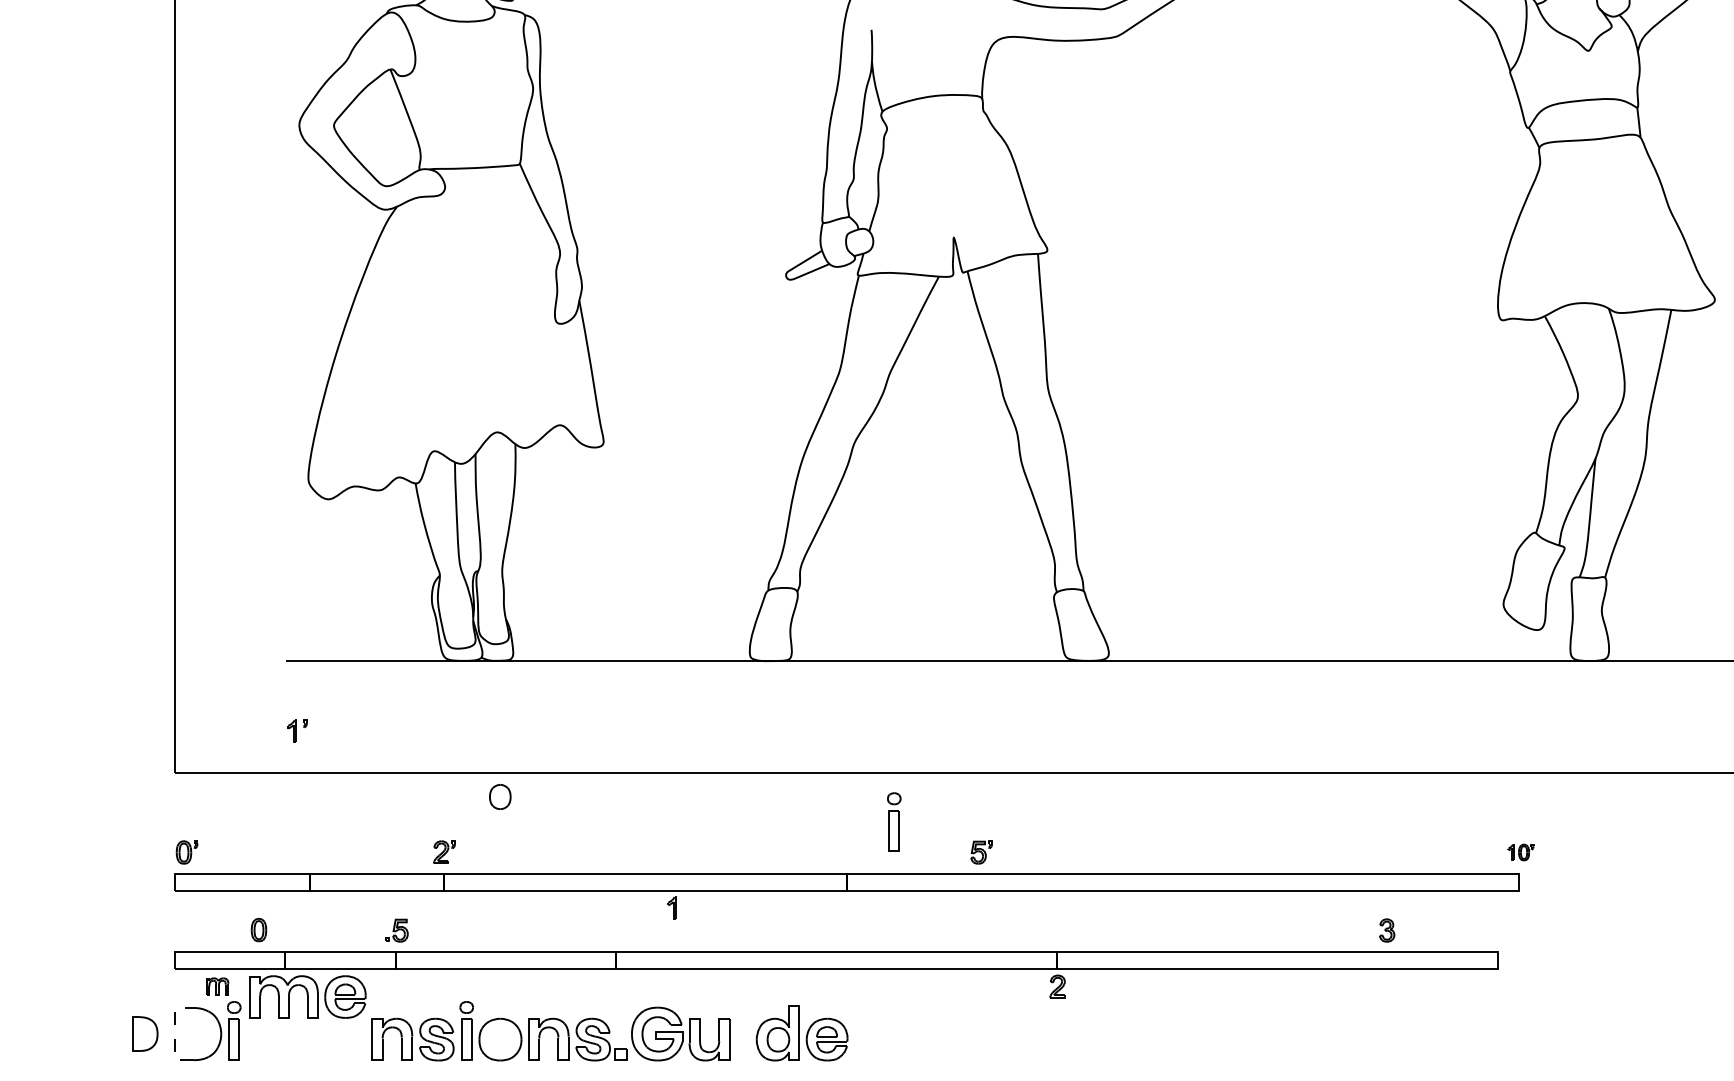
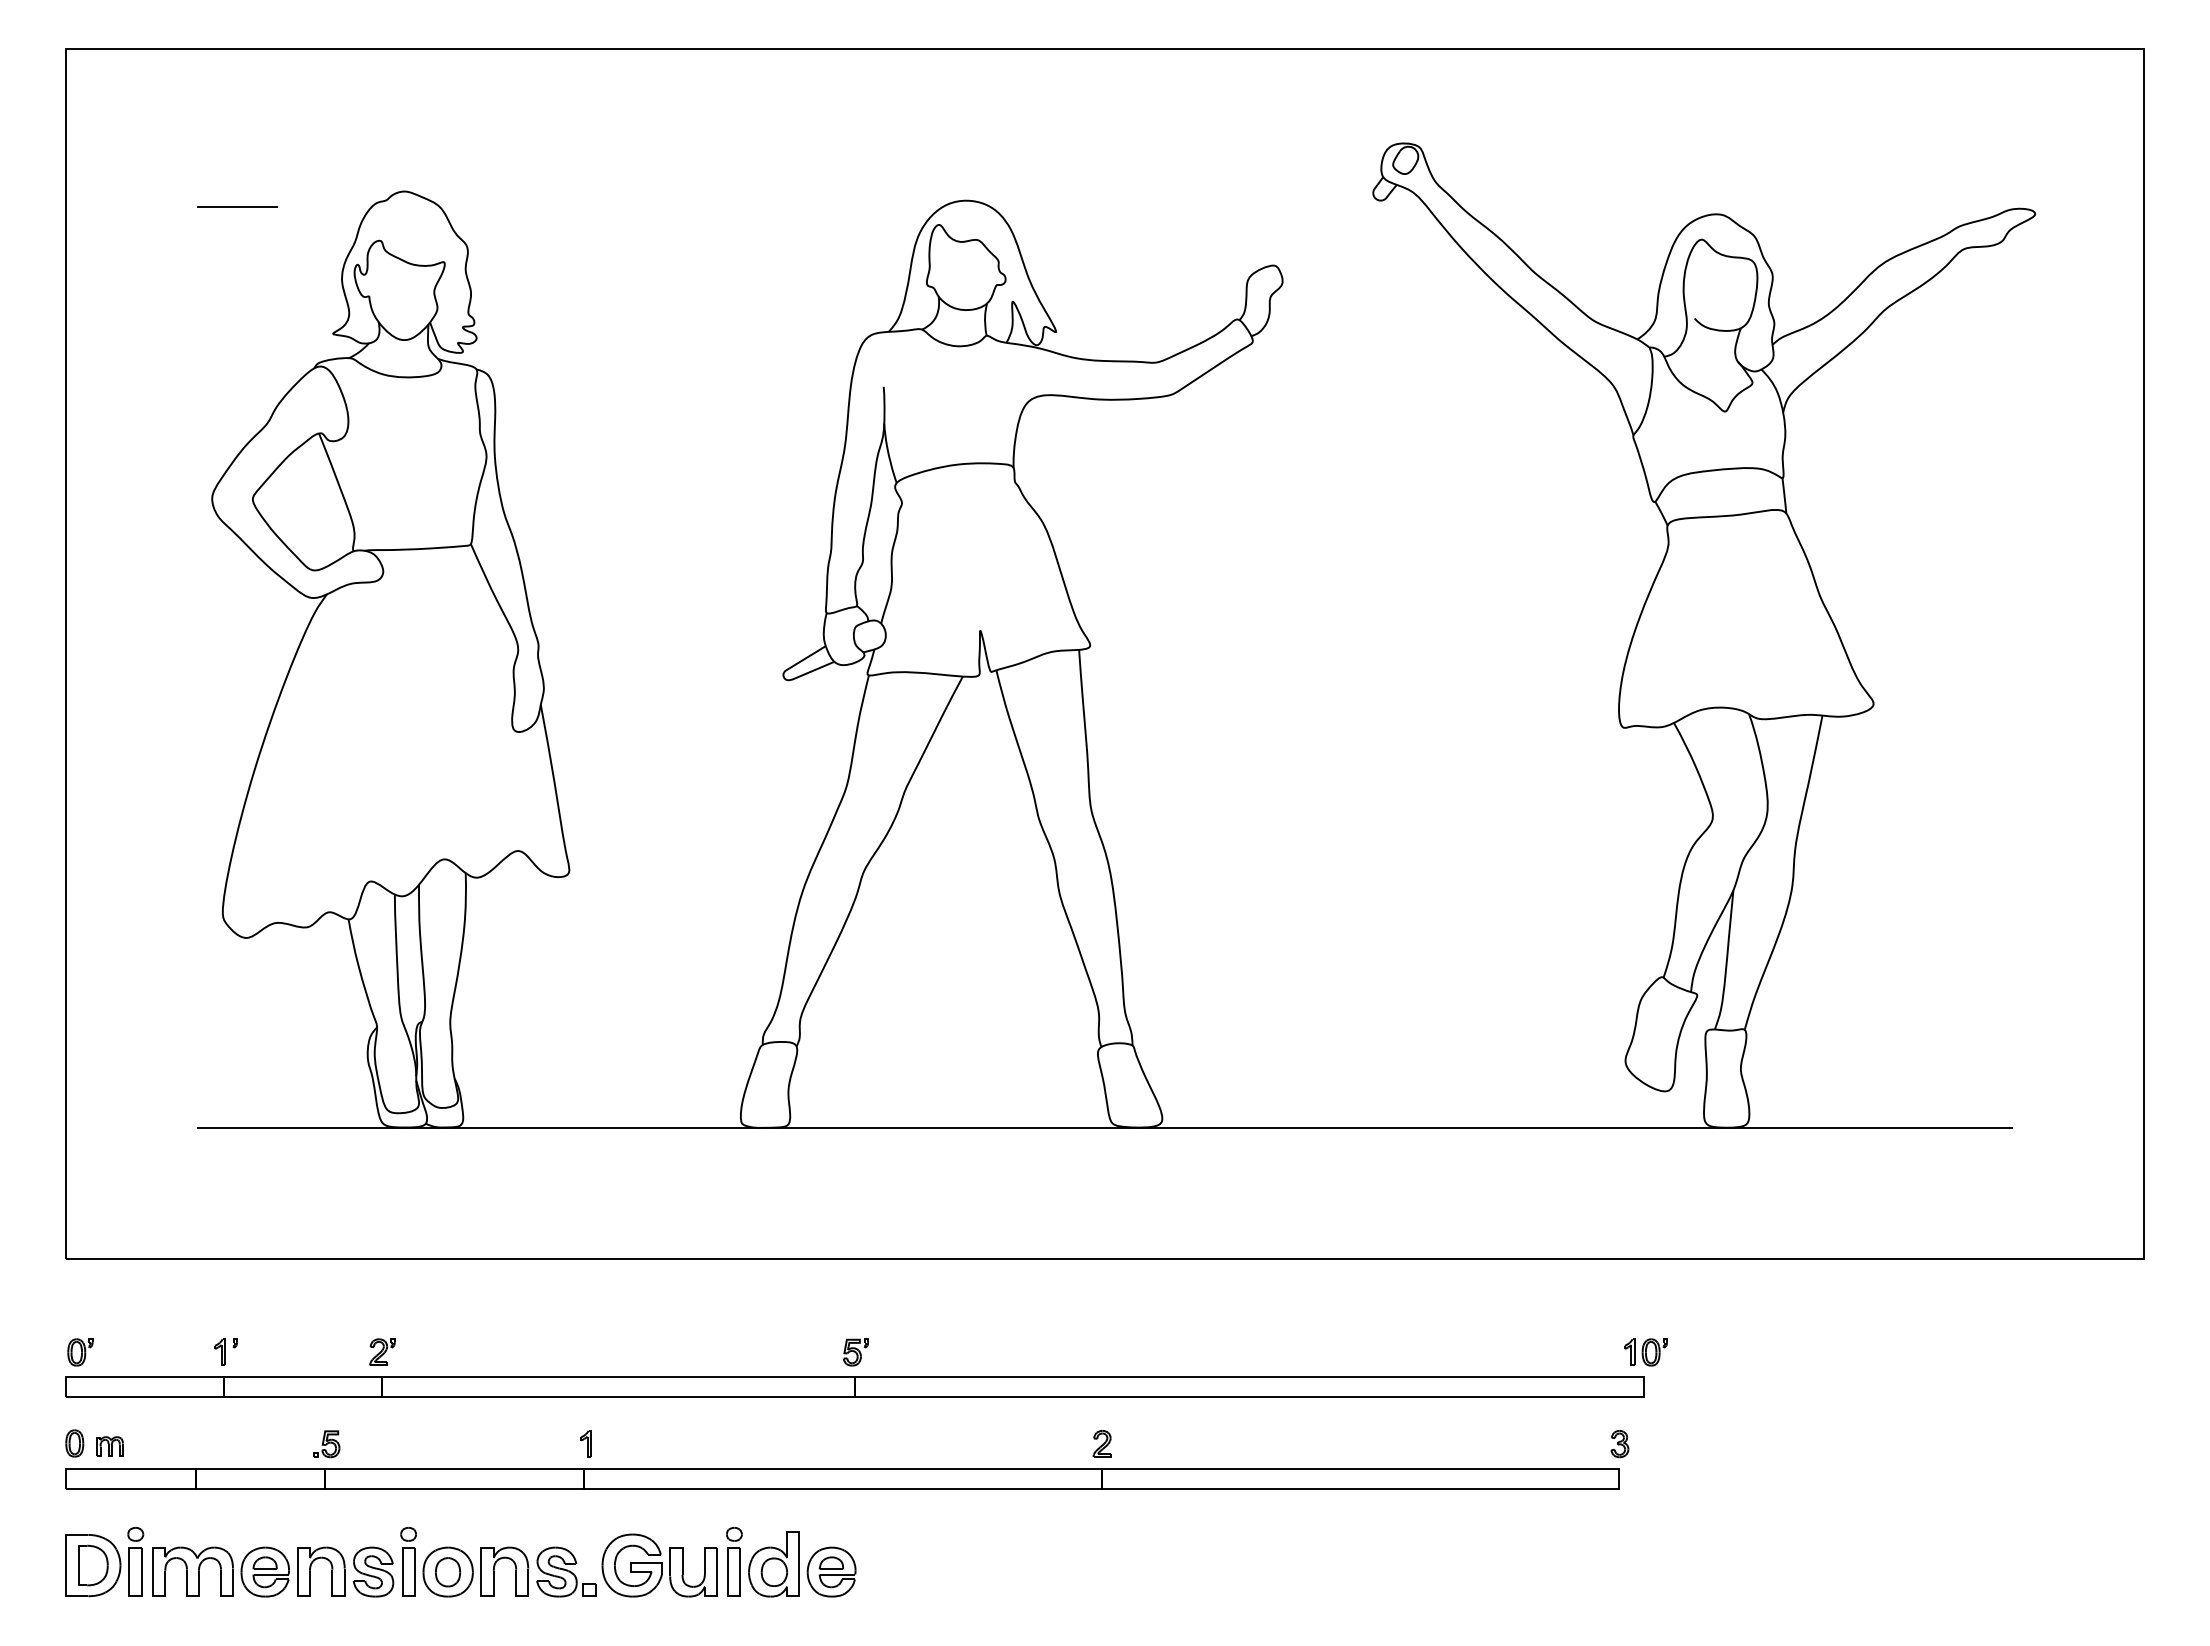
part: (297, 730) -> (225, 1351), moved
part: (500, 797) -> (448, 1572), moved
part: (894, 821) -> (734, 1561), moved
part: (981, 852) -> (855, 1352), moved
part: (1520, 852) -> (1645, 1352), size x1.43
part: (671, 907) -> (585, 1443), moved
part: (258, 930) -> (74, 1443), moved
part: (1386, 930) -> (1619, 1444), moved
part: (217, 986) -> (109, 1446), moved
part: (1057, 986) -> (1101, 1443), moved
part: (307, 996) -> (220, 1571), moved
part: (145, 1034) -> (93, 1565), moved
line: (175, 1034) -> (66, 1565), dashed -> solid

